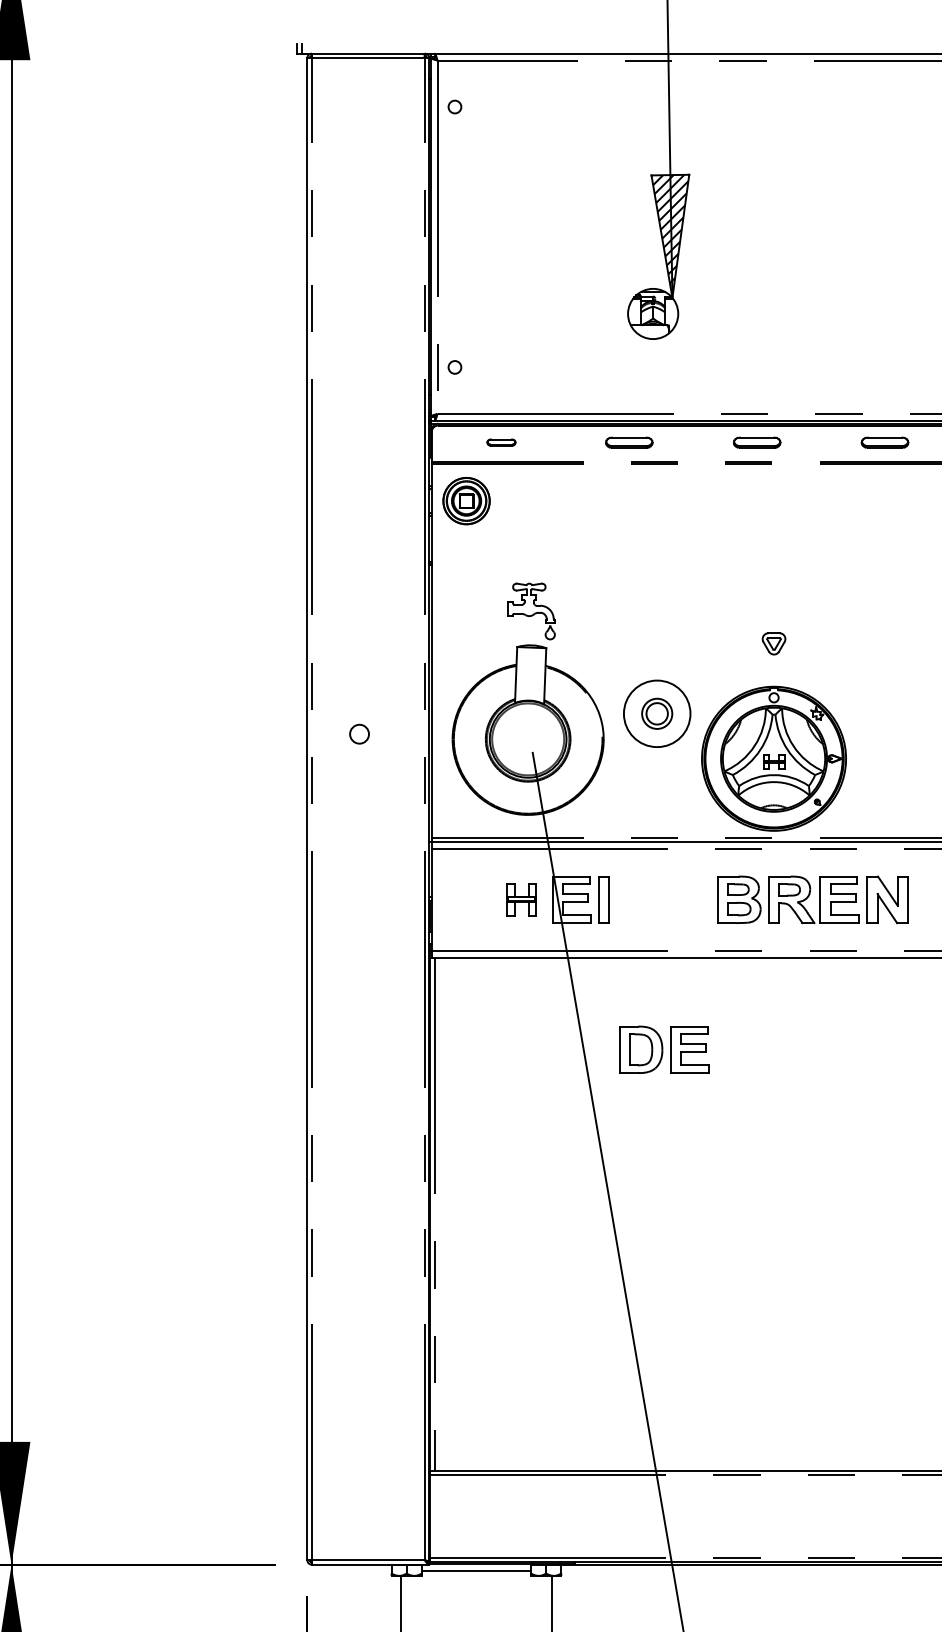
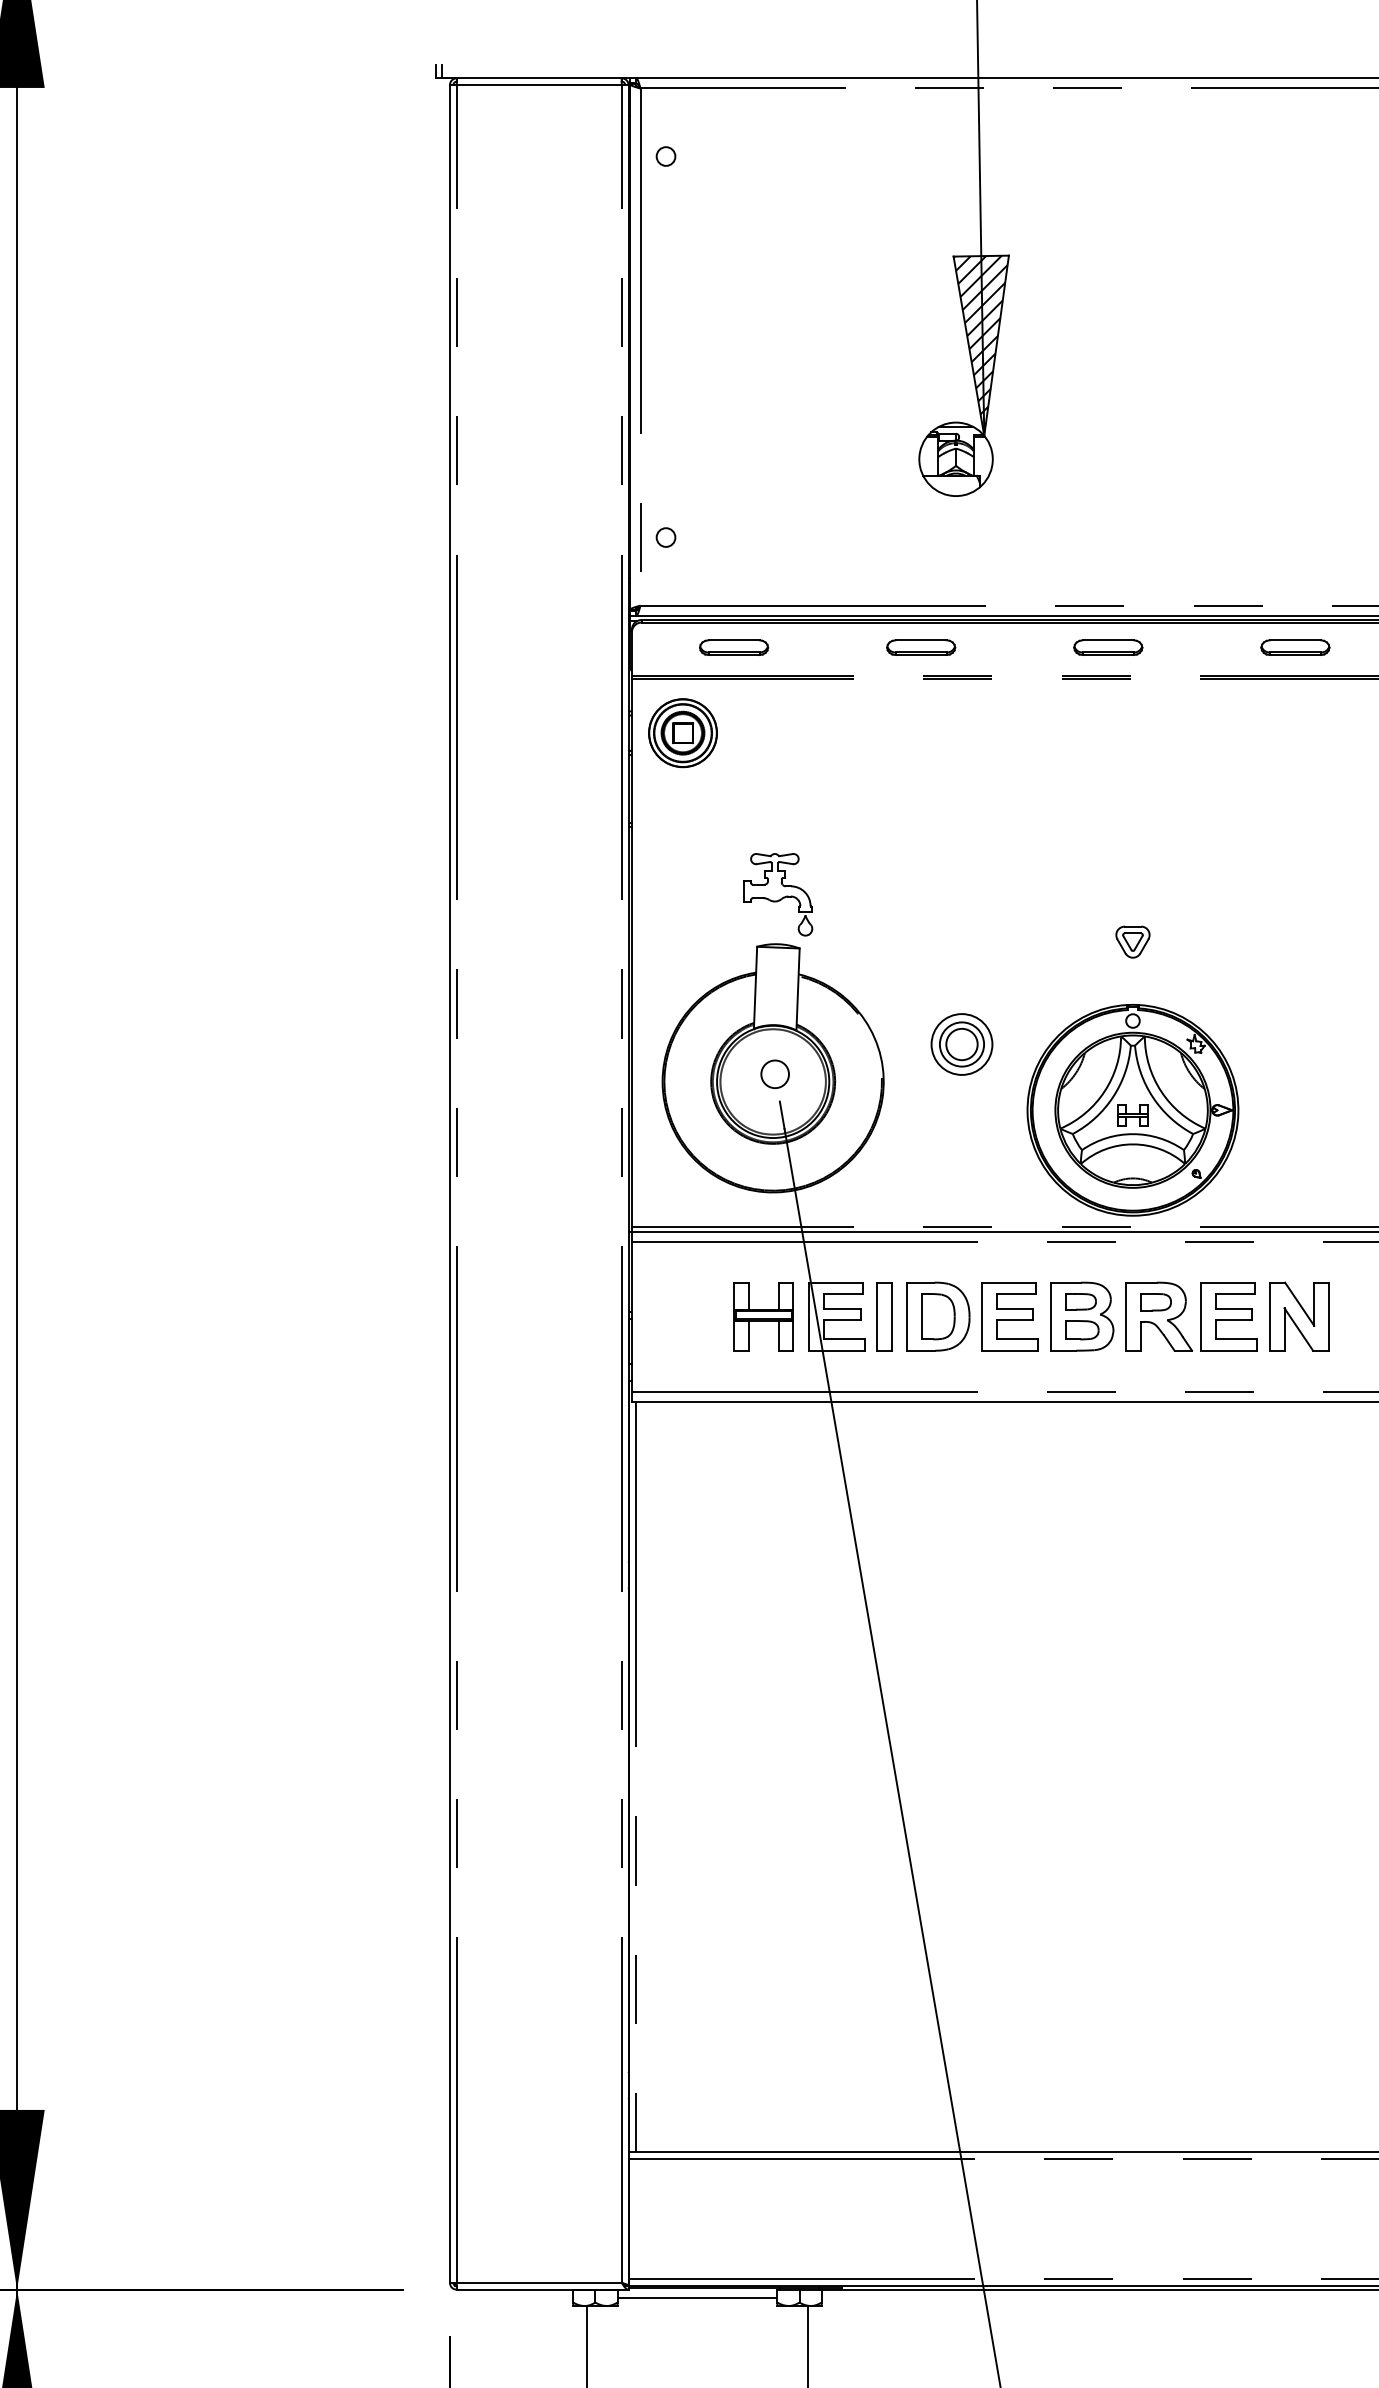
part: (501, 442) -> (734, 647), size x1.67
circle: (657, 713) -> (962, 1044), size x0.62
circle: (359, 733) -> (775, 1073), moved
part: (521, 899) -> (763, 1316), size x1.43
part: (664, 1049) -> (972, 1316), moved

